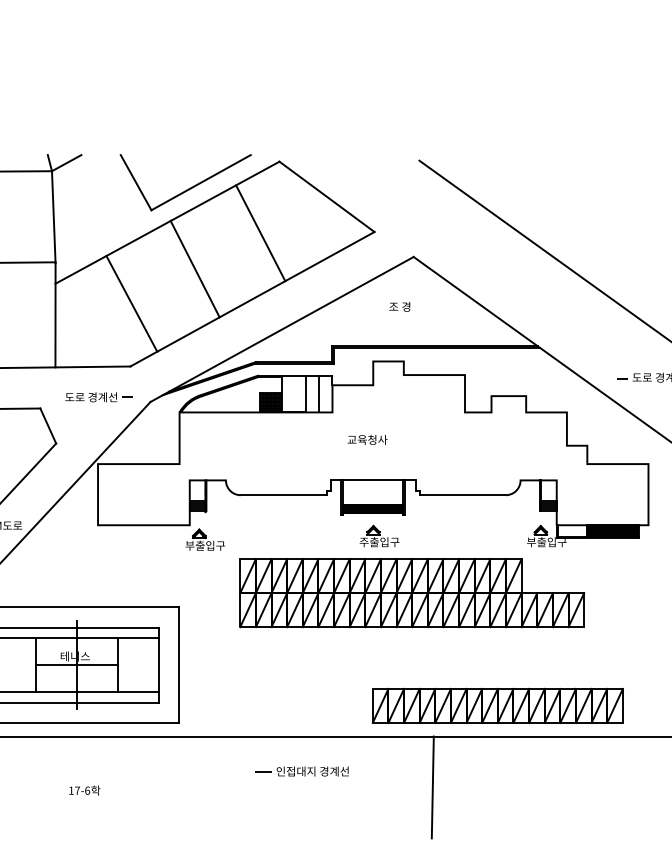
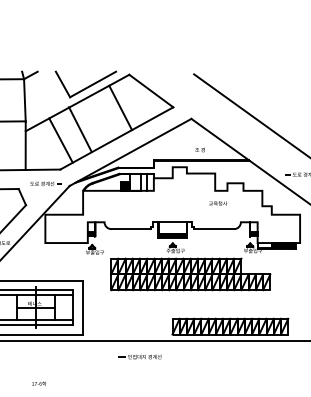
line: (195, 269) -> (80, 129), moved
text: (398, 305) -> (199, 149), moved
text: (368, 439) -> (218, 203), moved
line: (431, 785) -> (199, 363), removed
text: (83, 789) -> (38, 383), moved

